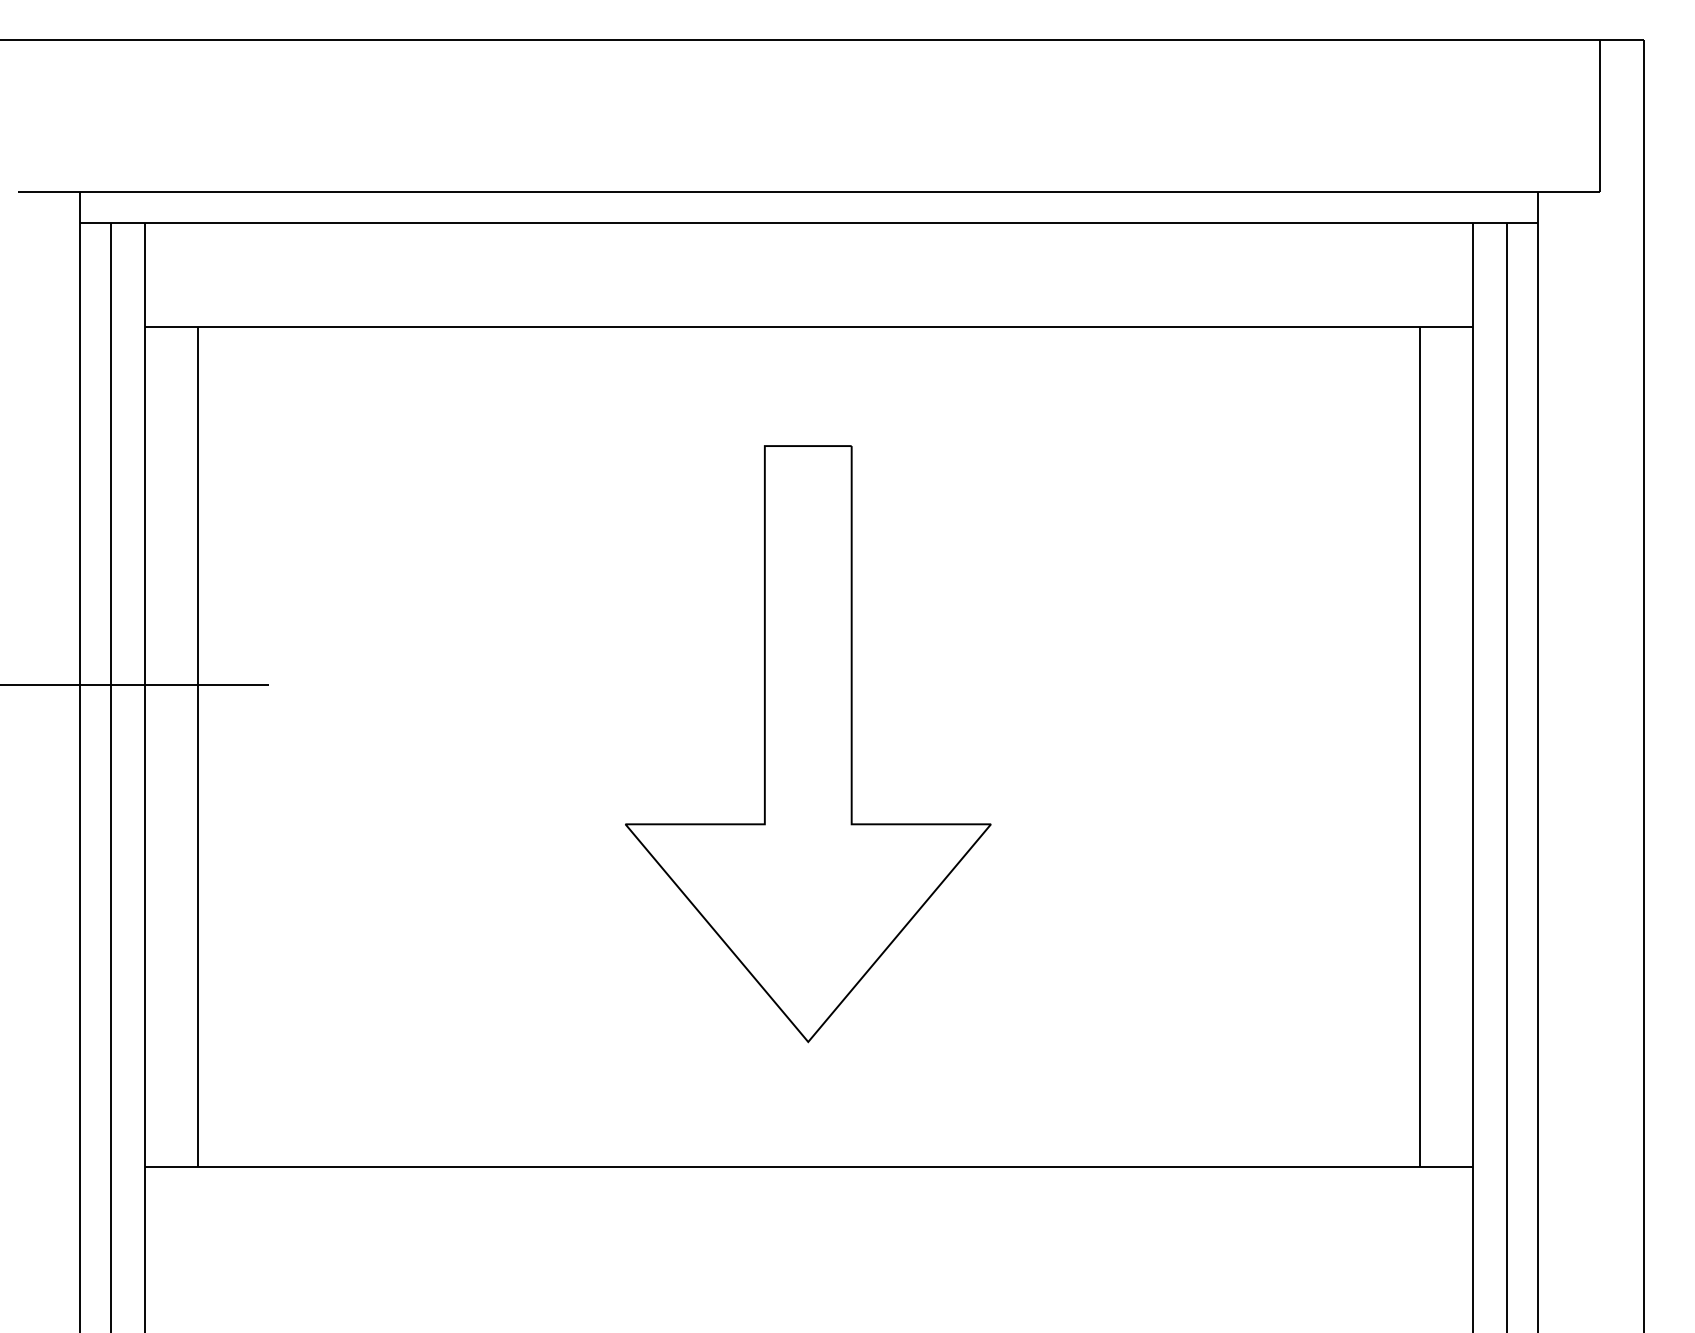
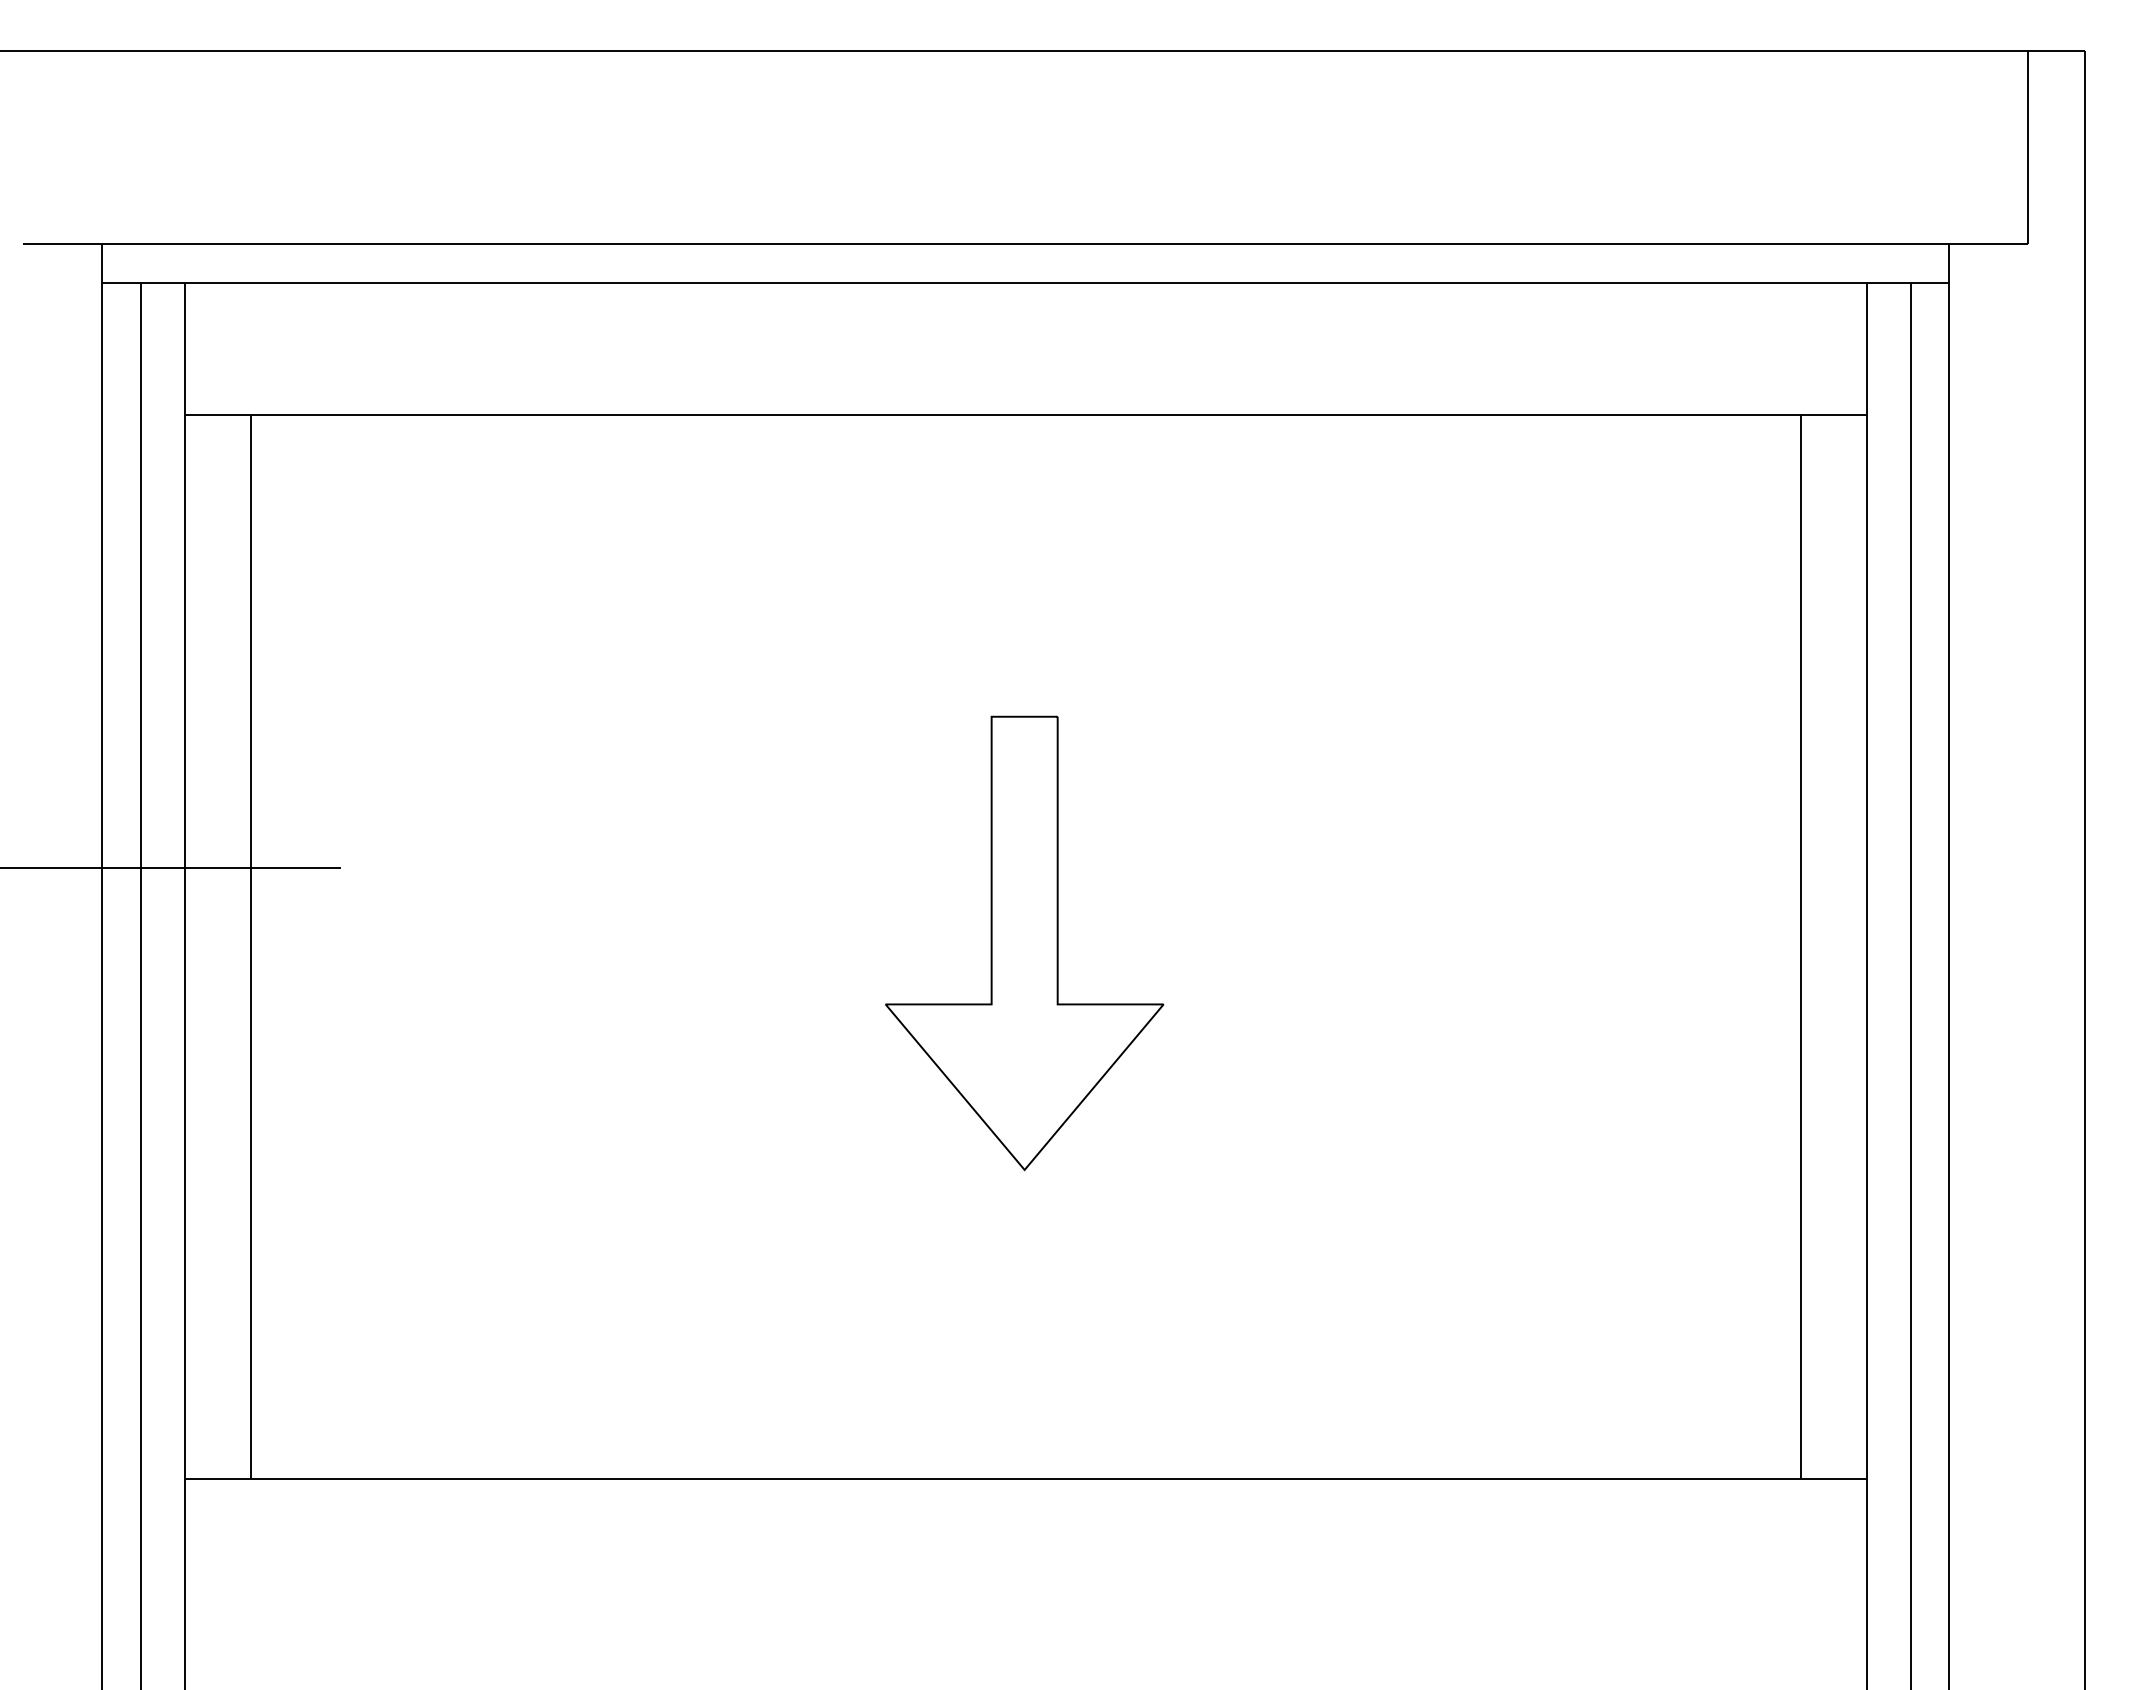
part: (808, 744) -> (1024, 943), size x0.6

